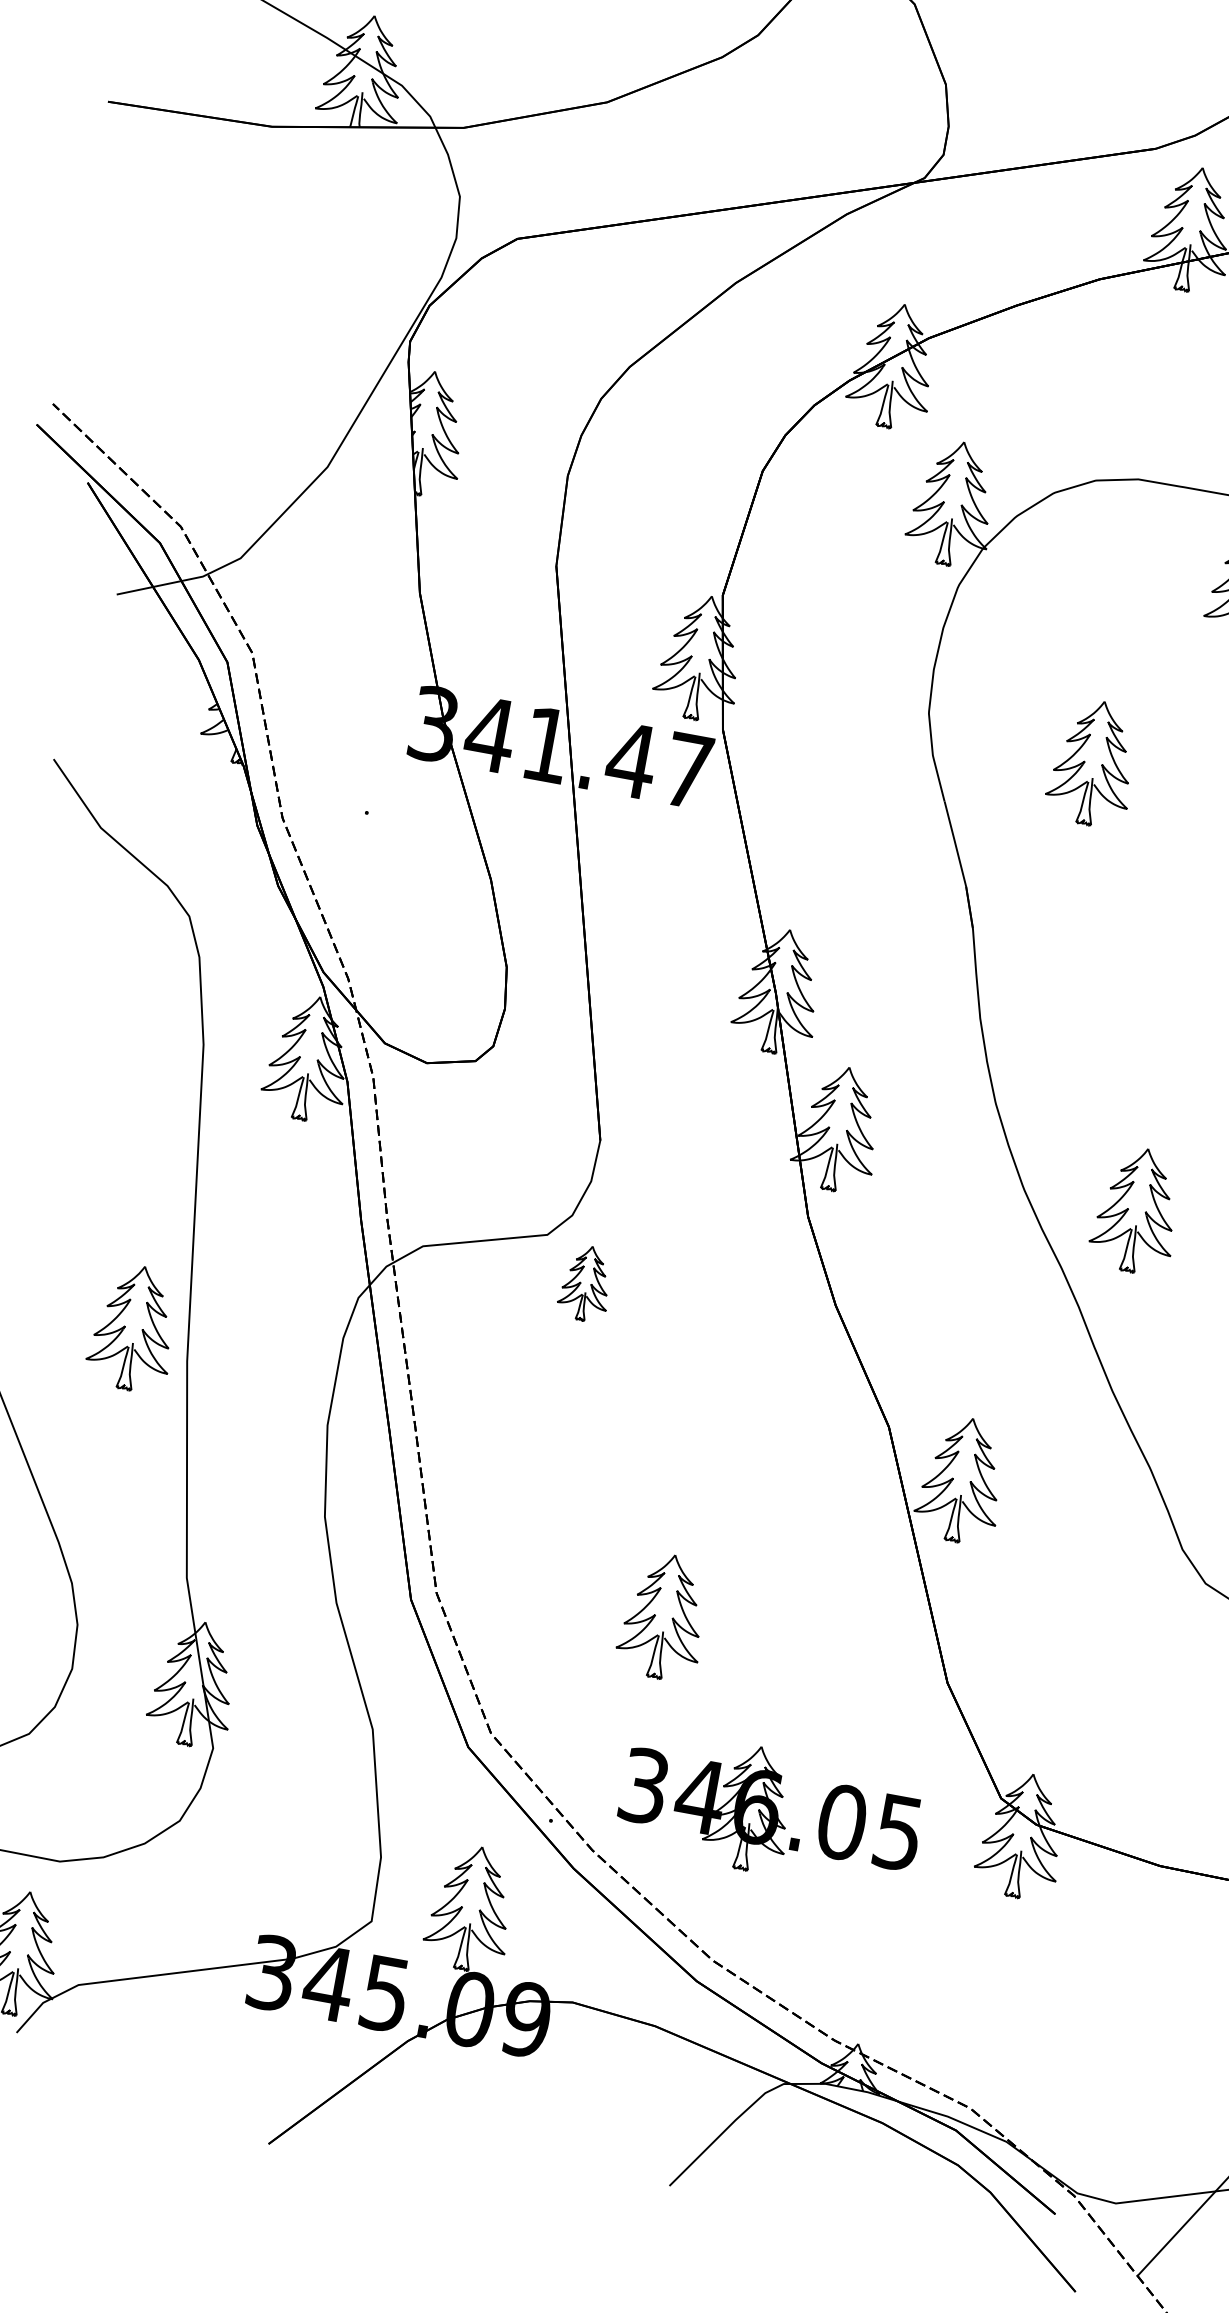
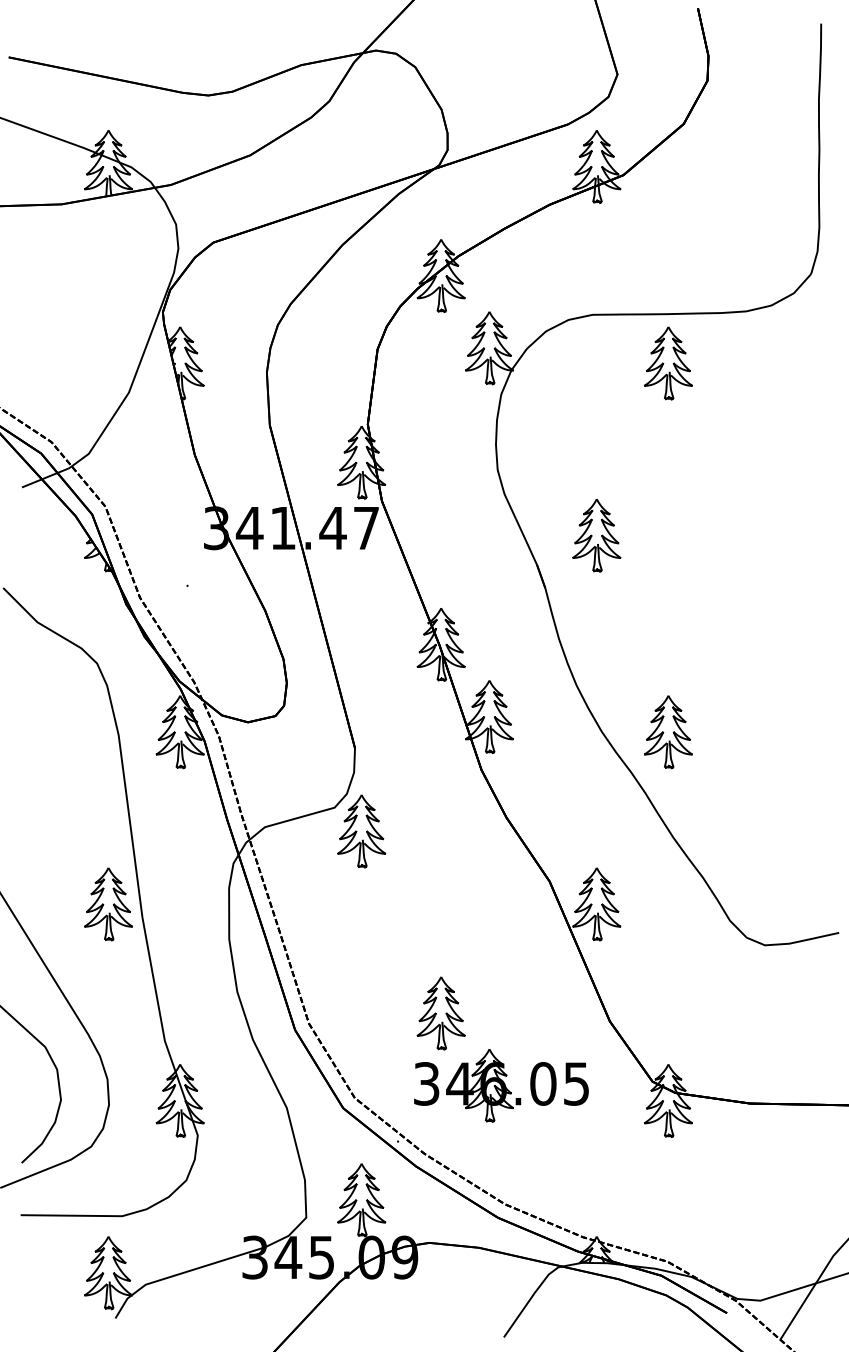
part: (1092, 763) -> (596, 535), moved
part: (585, 1283) -> (361, 831), size x1.67
part: (770, 1811) -> (501, 1085), moved

